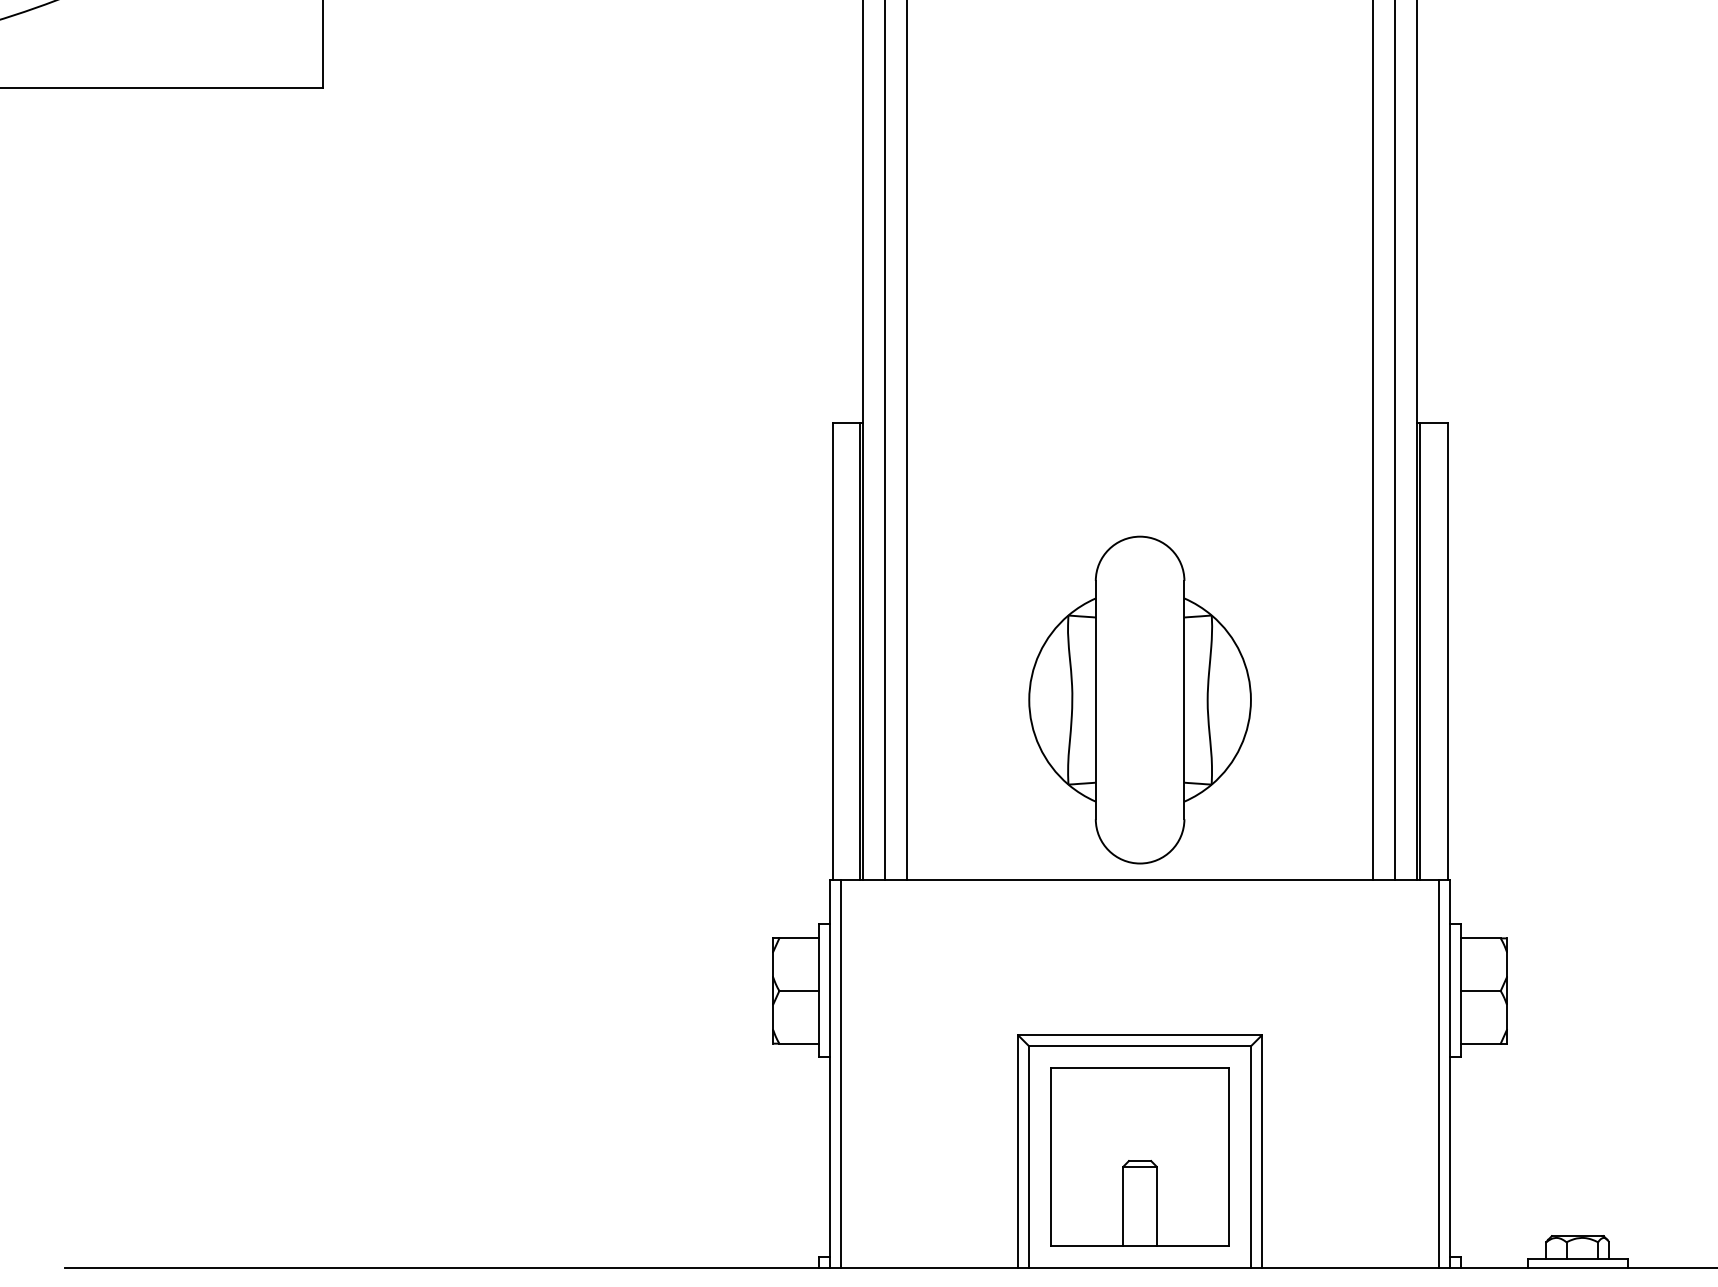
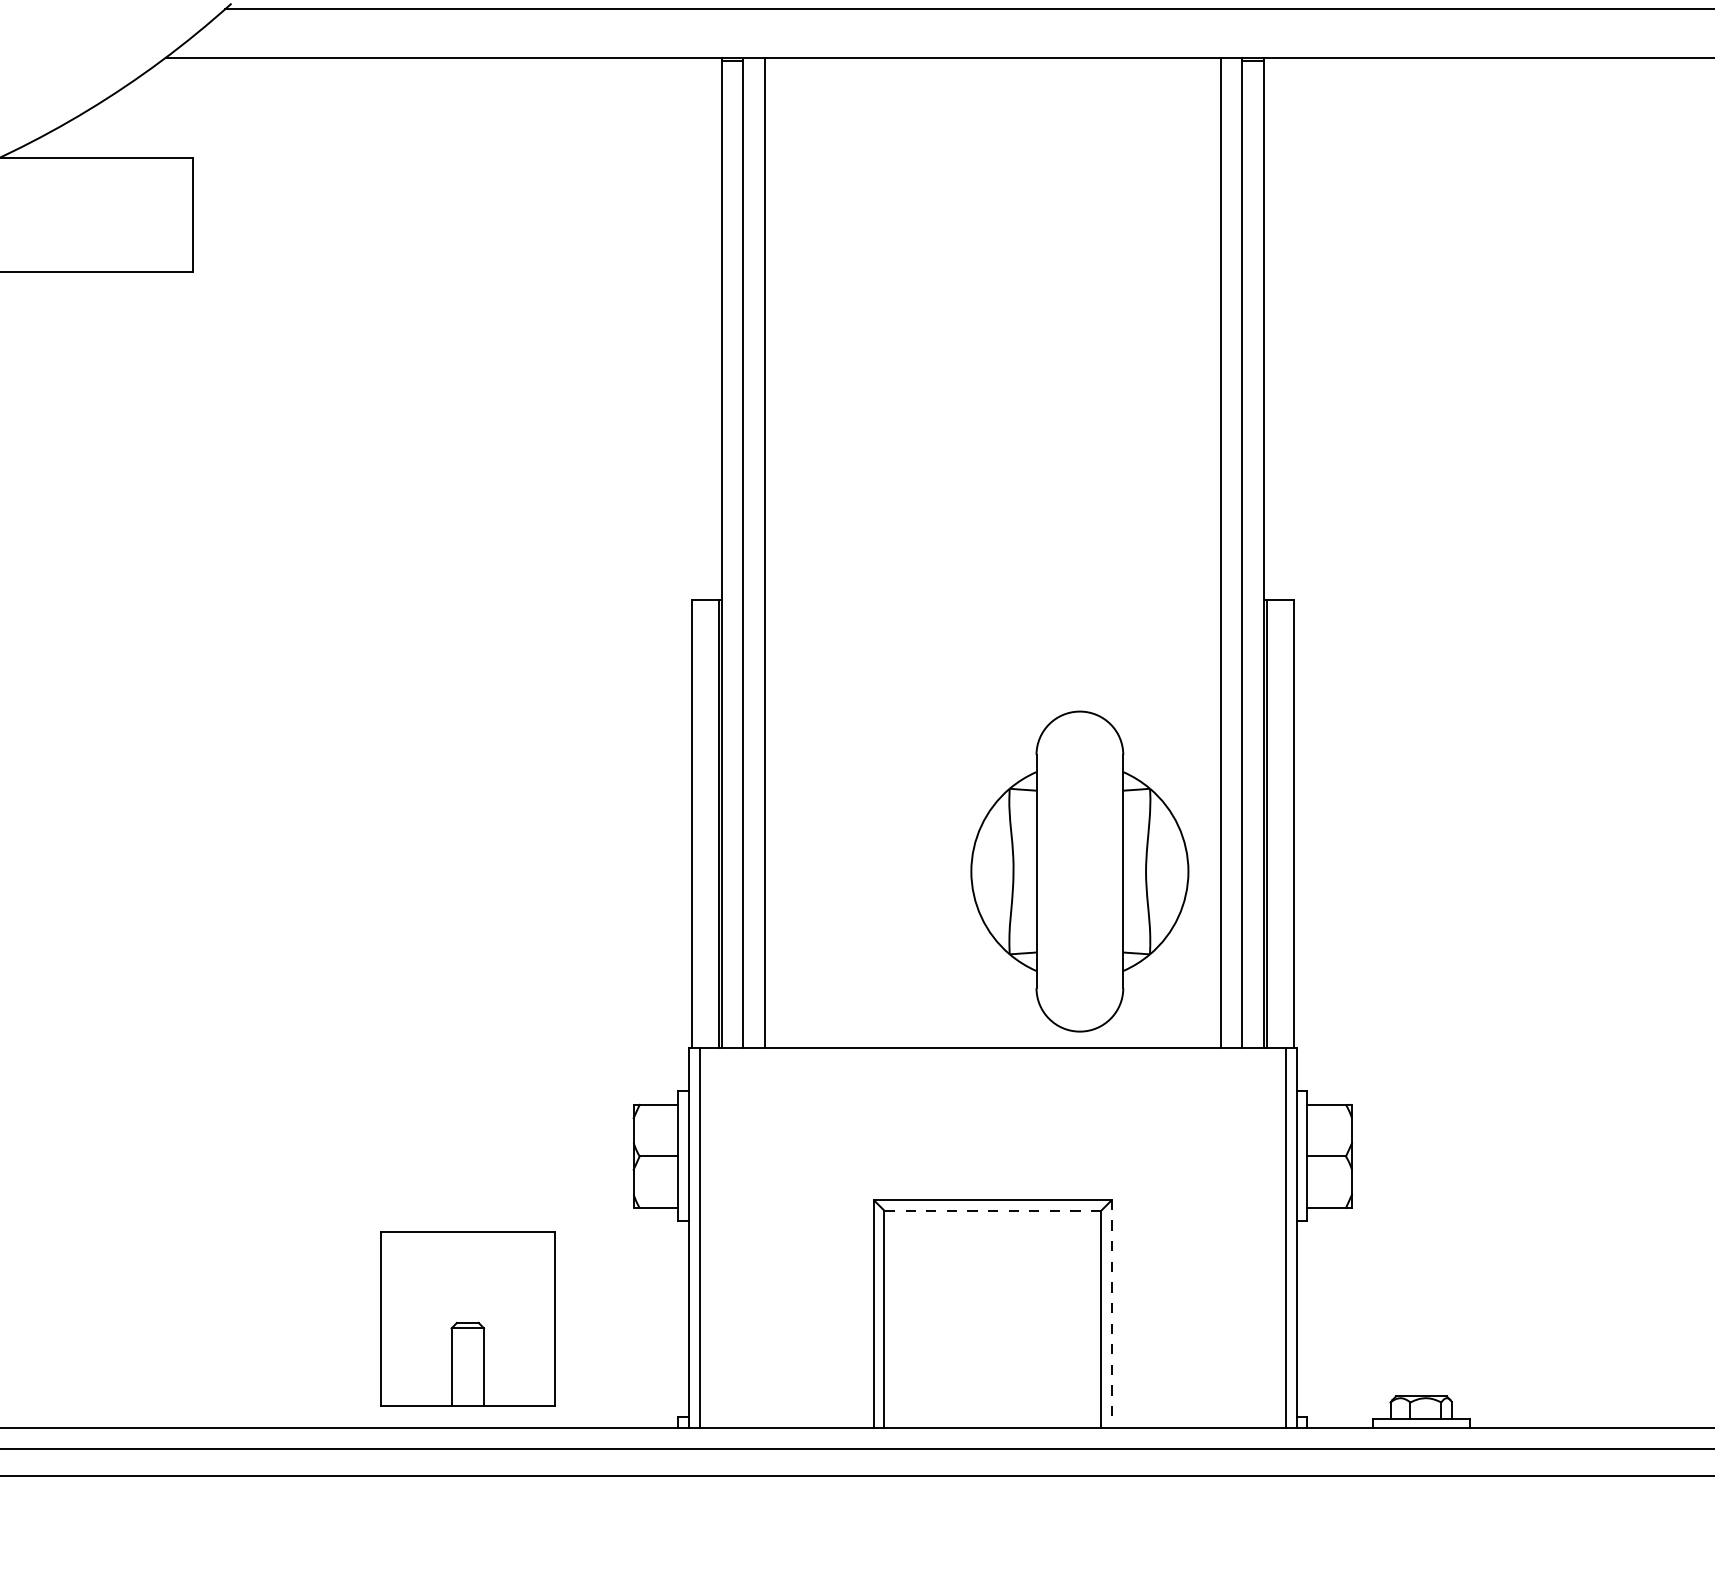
part: (1139, 699) -> (1079, 871), moved
line: (1139, 1046) -> (992, 1210), solid -> dashed
line: (1262, 1151) -> (1112, 1313), solid -> dashed
part: (1139, 1156) -> (467, 1318), moved

